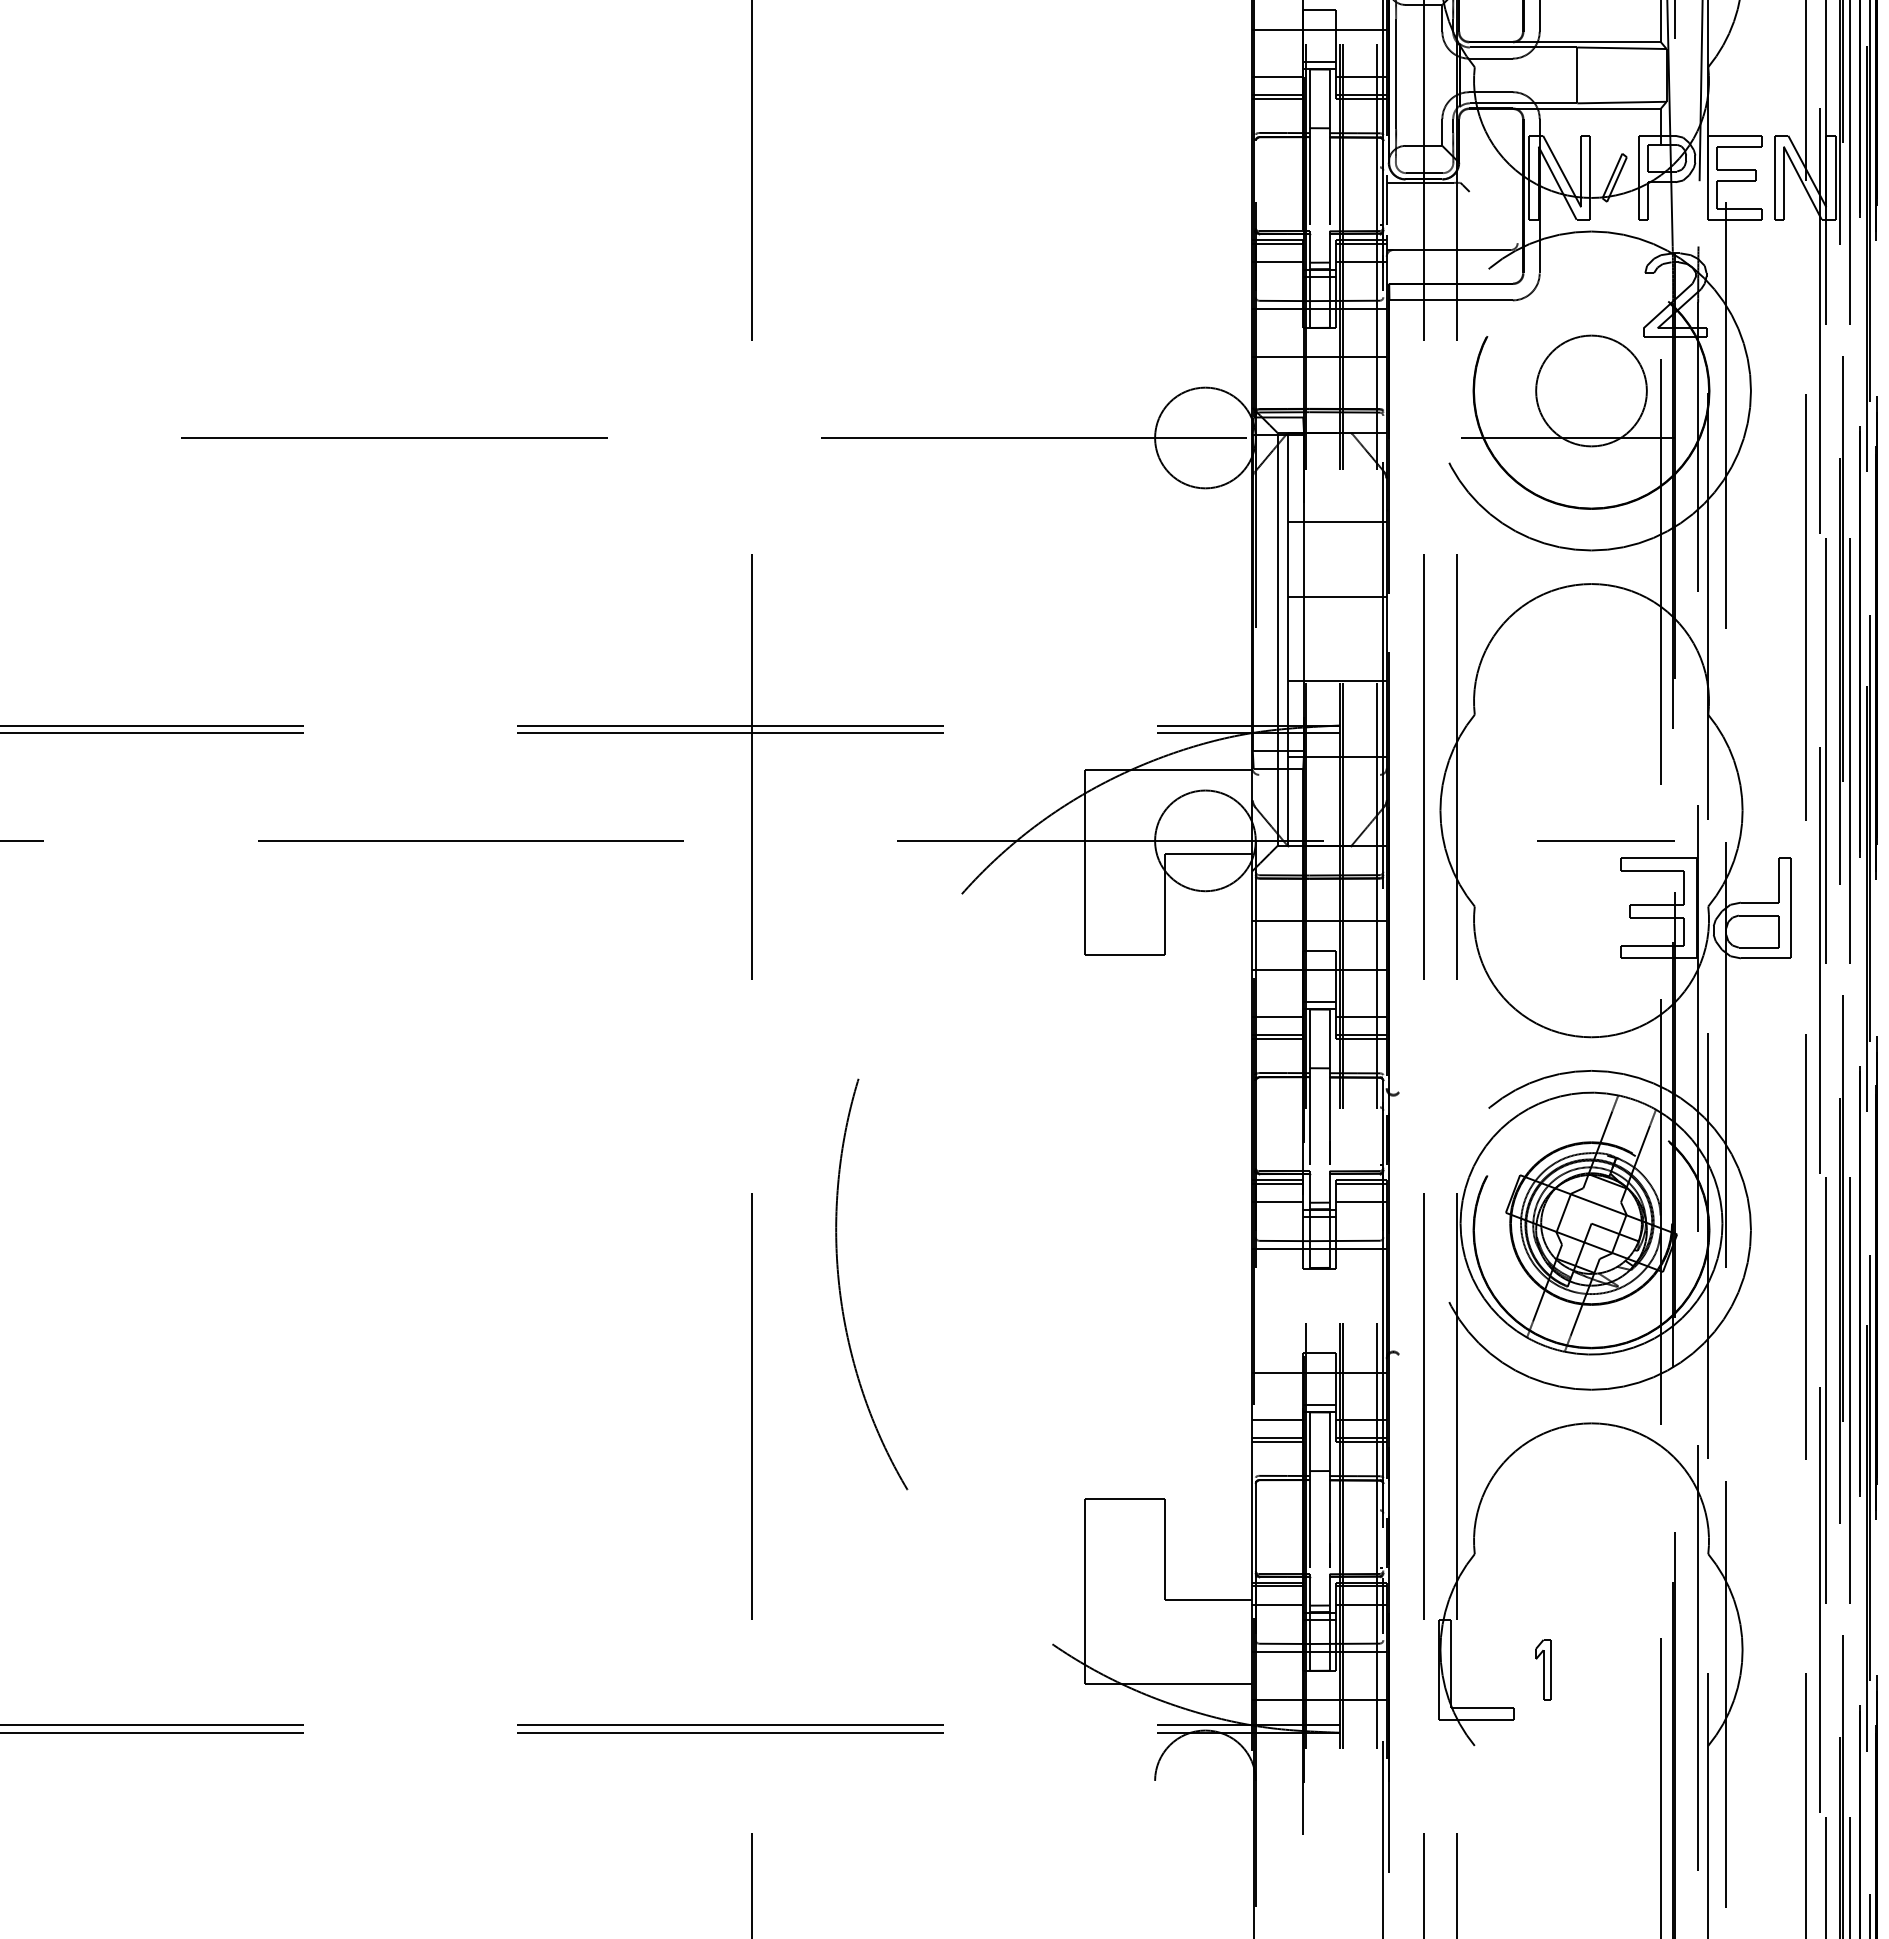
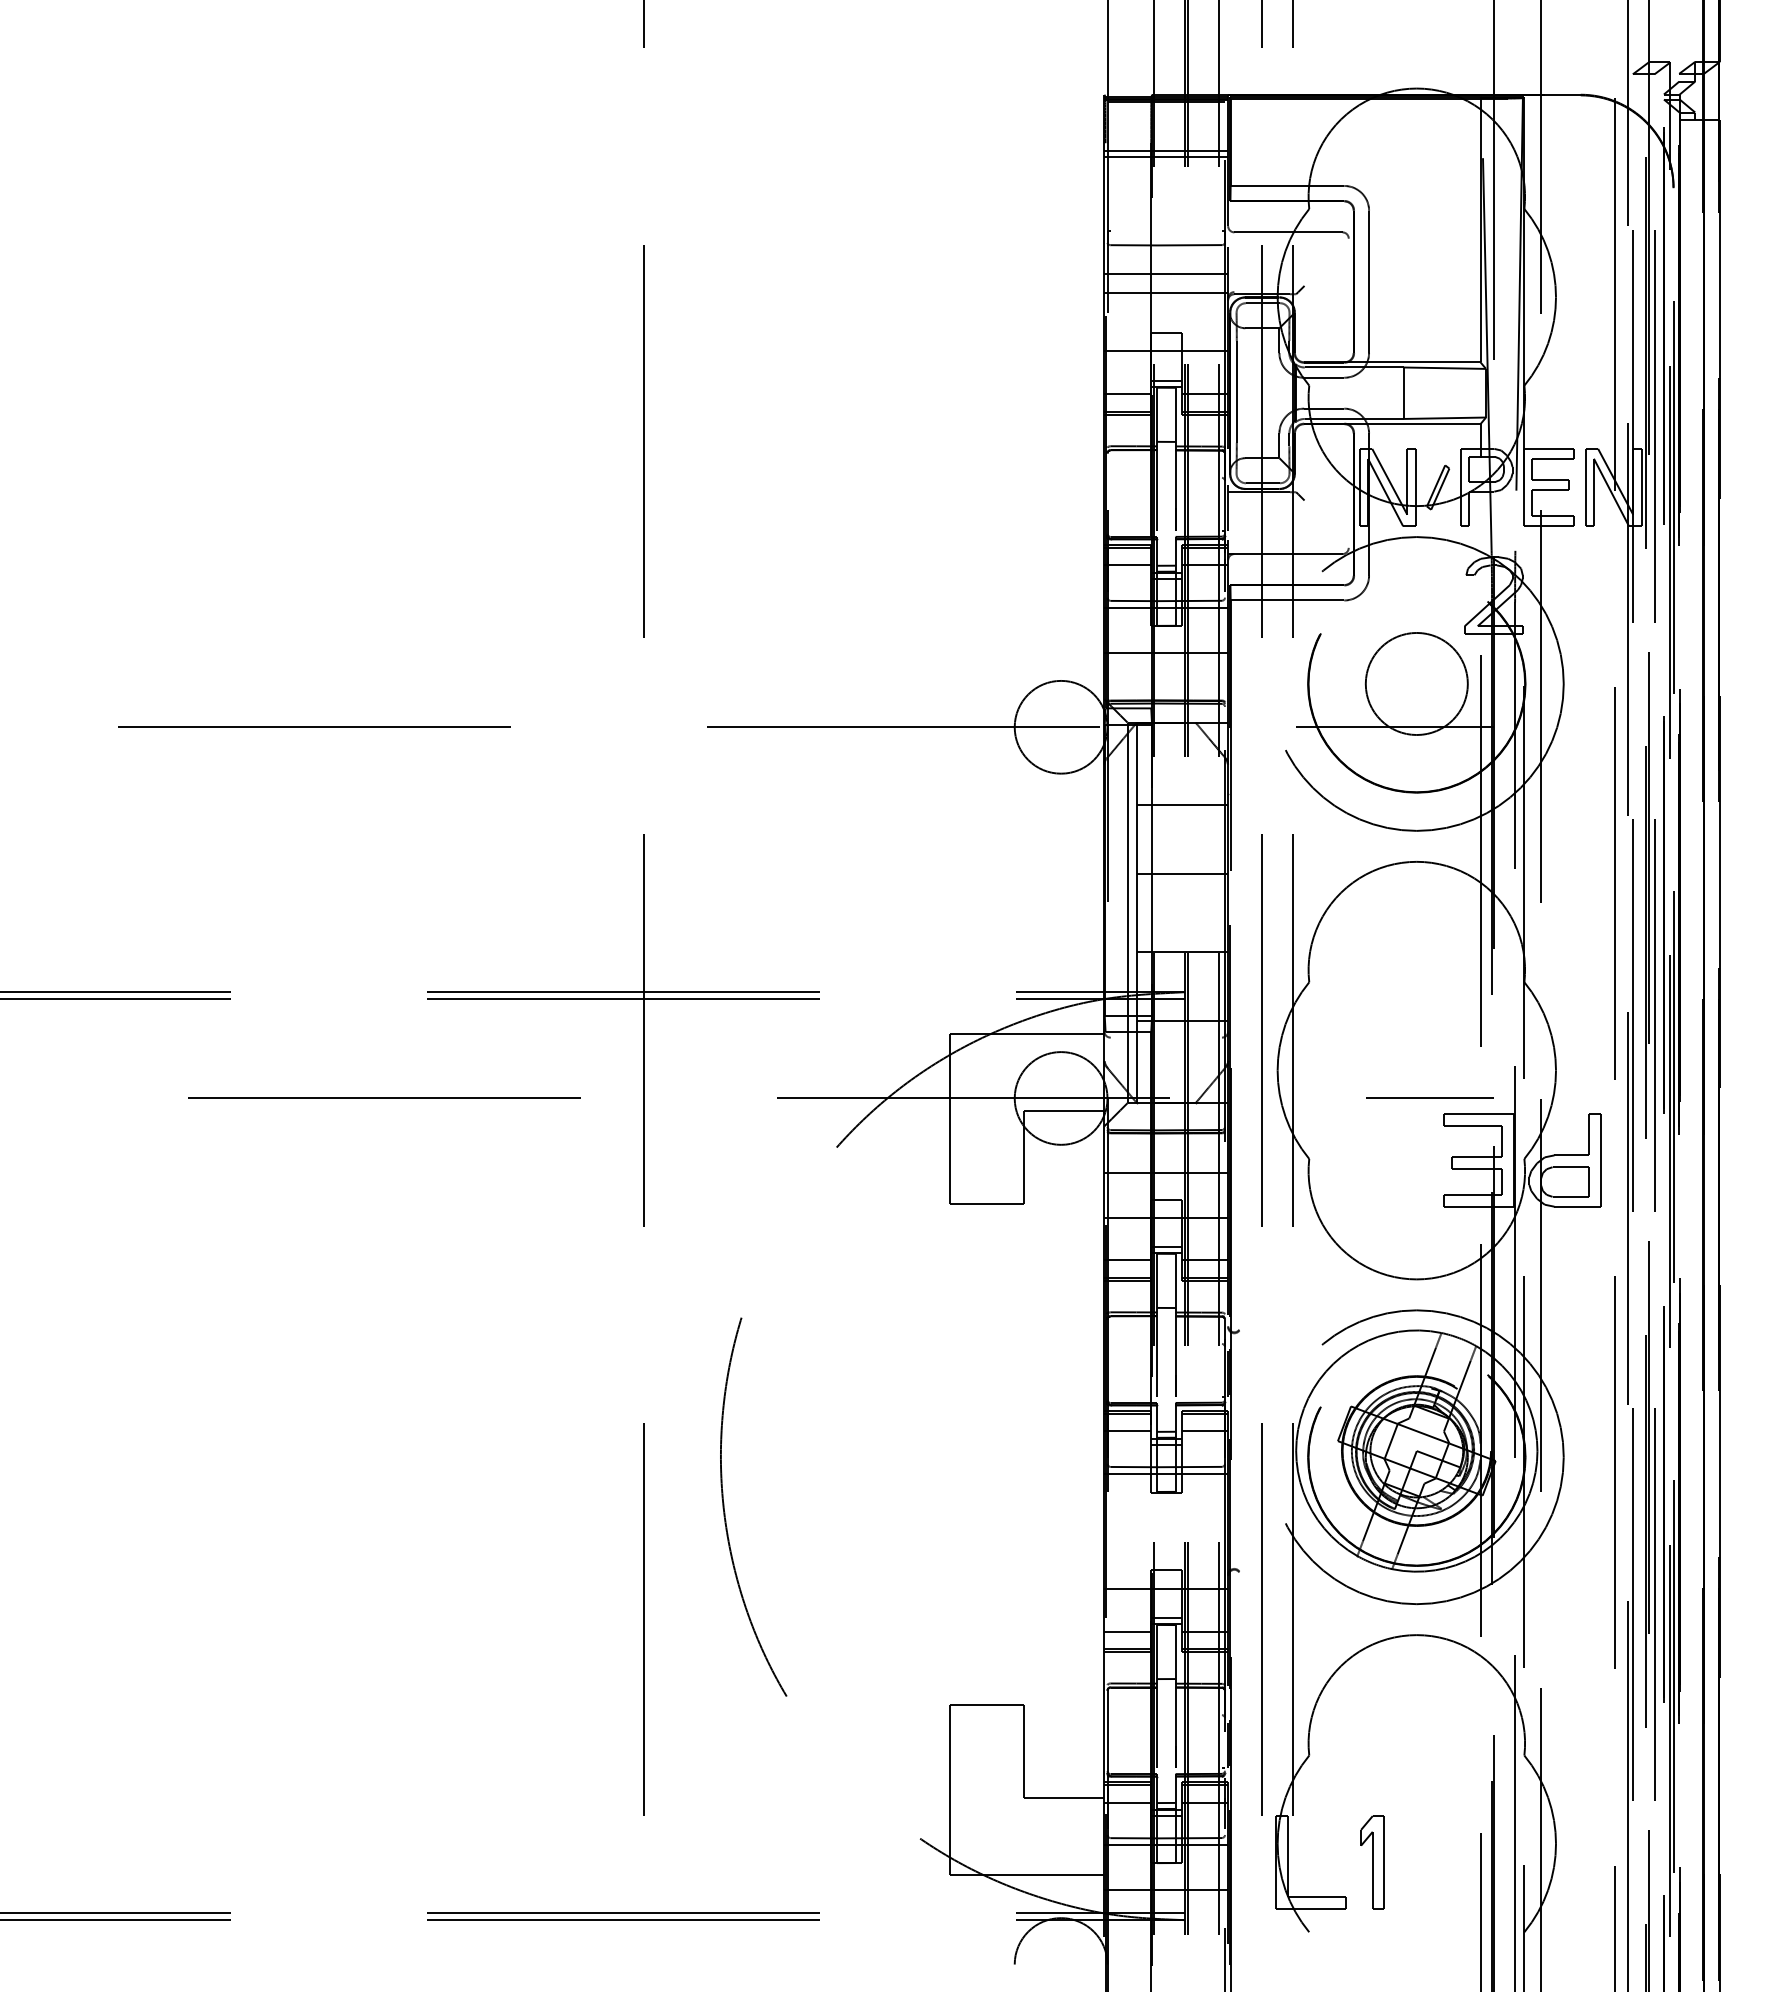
part: (1543, 1670) -> (1372, 1862), size x1.67

